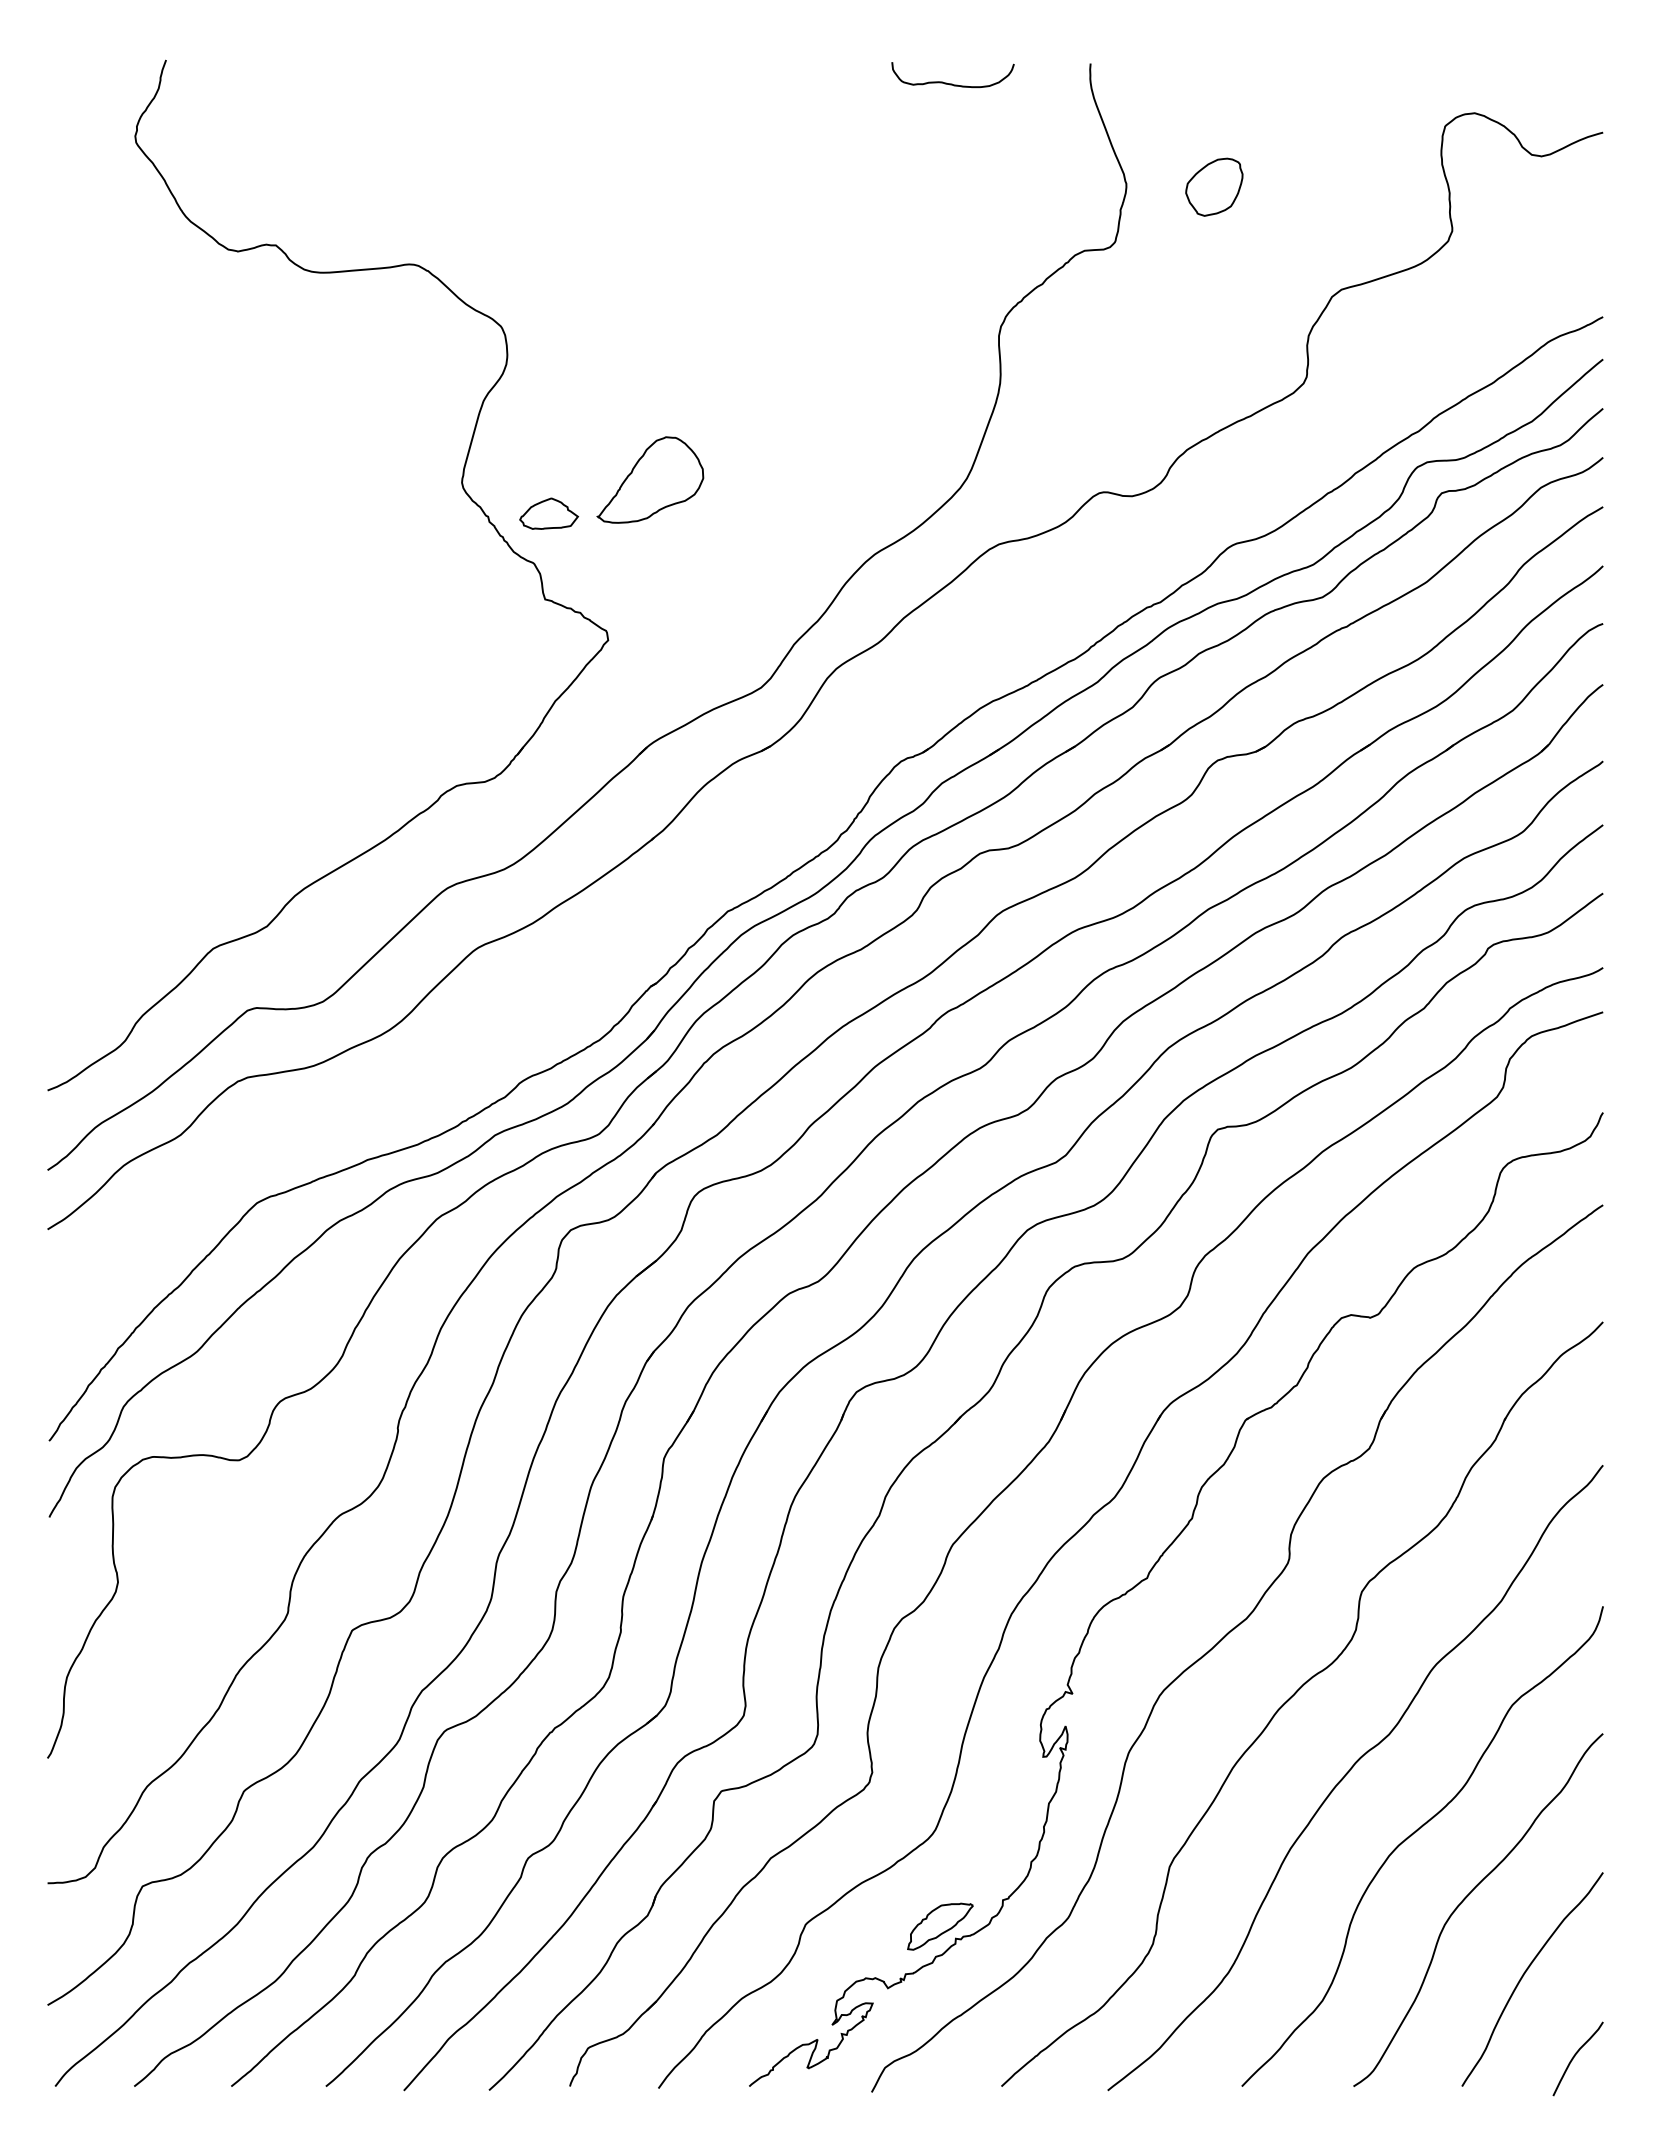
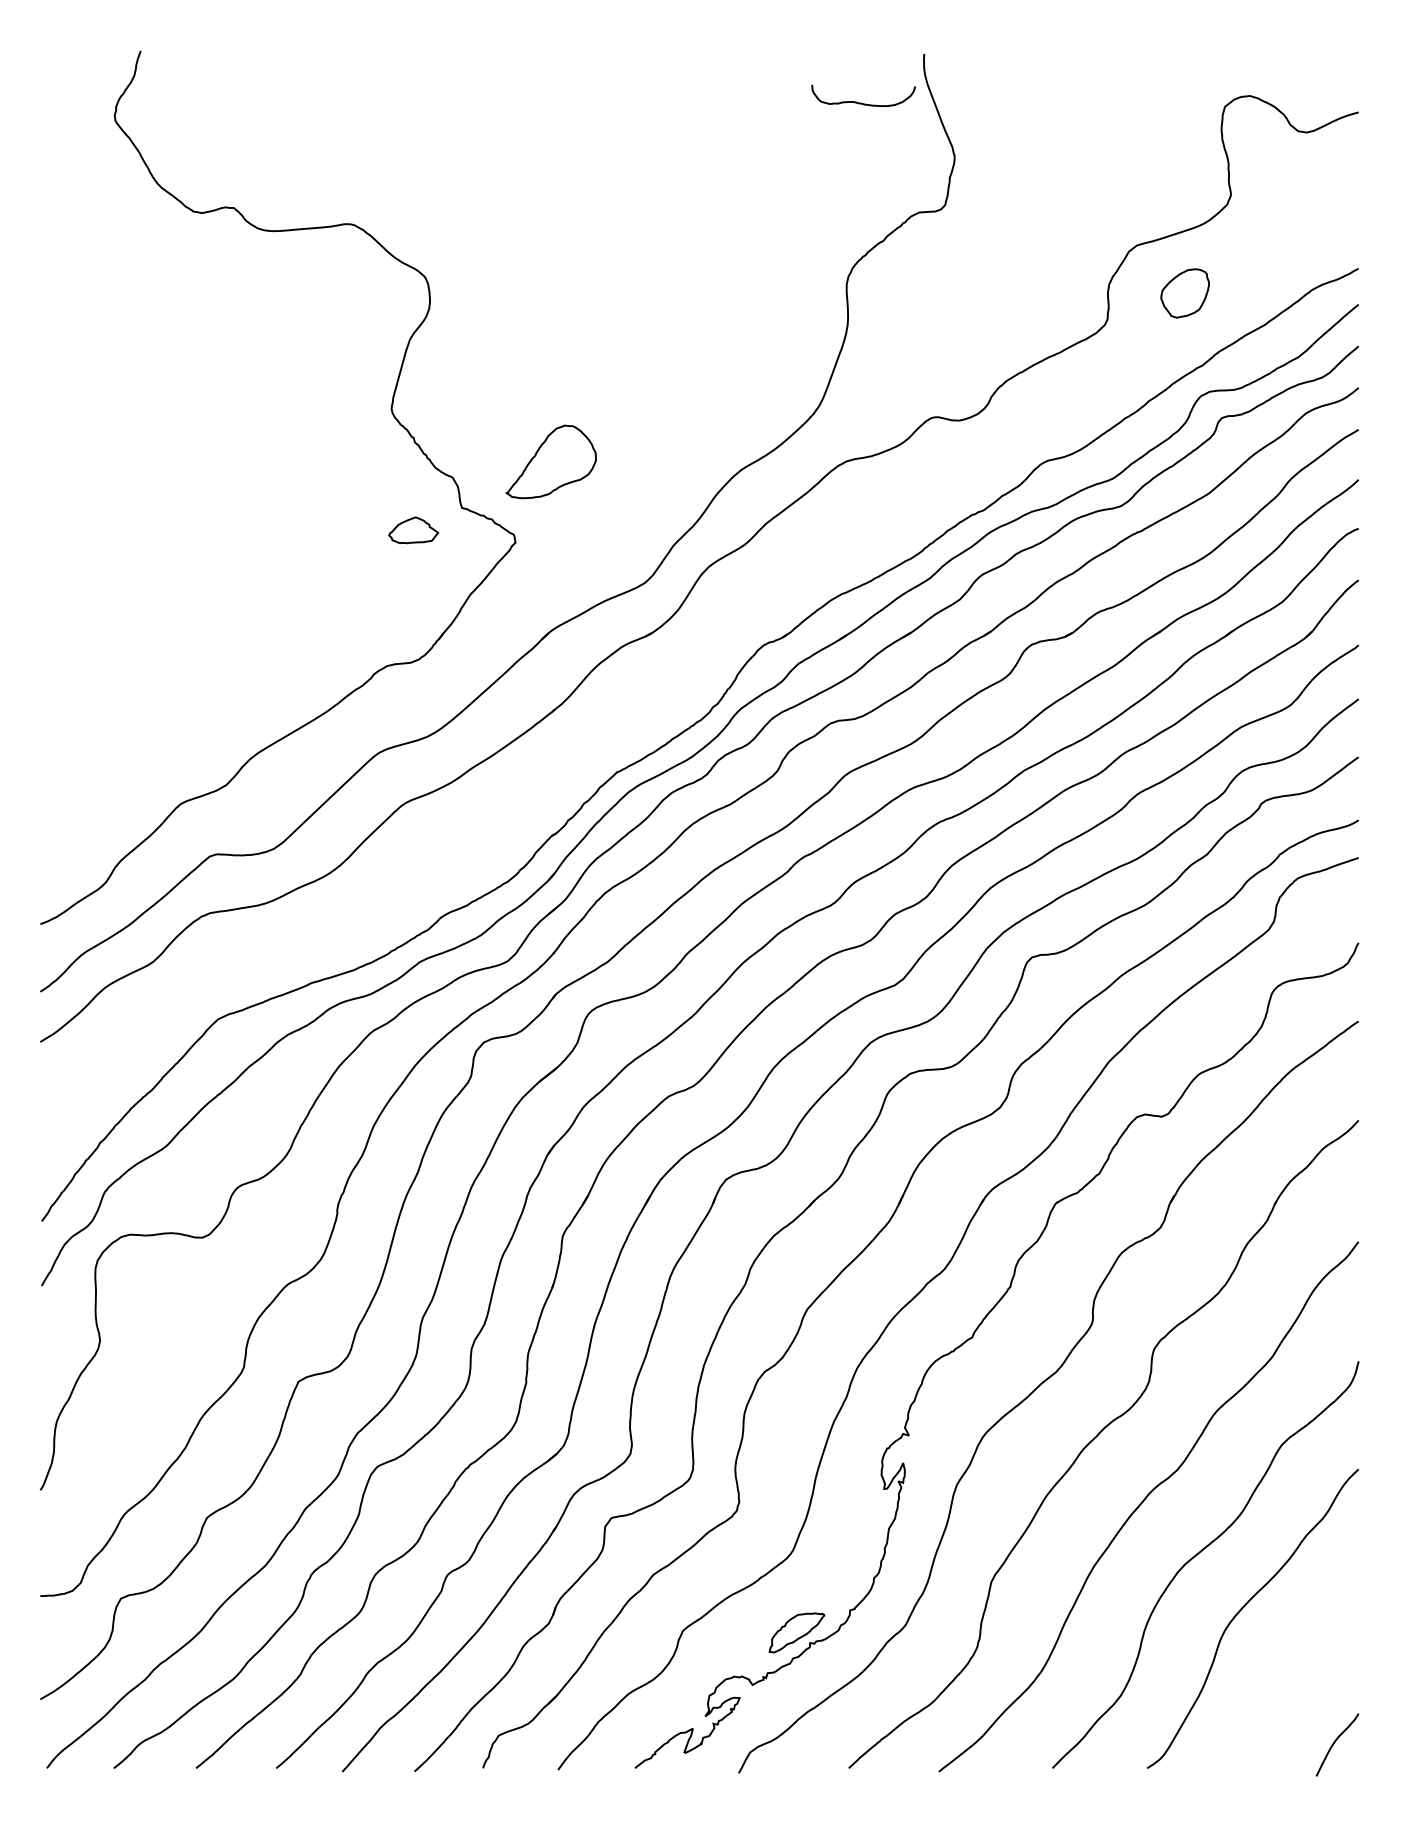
curve: (952, 83) -> (863, 102), moved
part: (1214, 186) -> (1185, 292), moved
part: (650, 479) -> (551, 461), moved
part: (548, 513) -> (413, 530), moved
curve: (1524, 1975) -> (1292, 1674), removed

